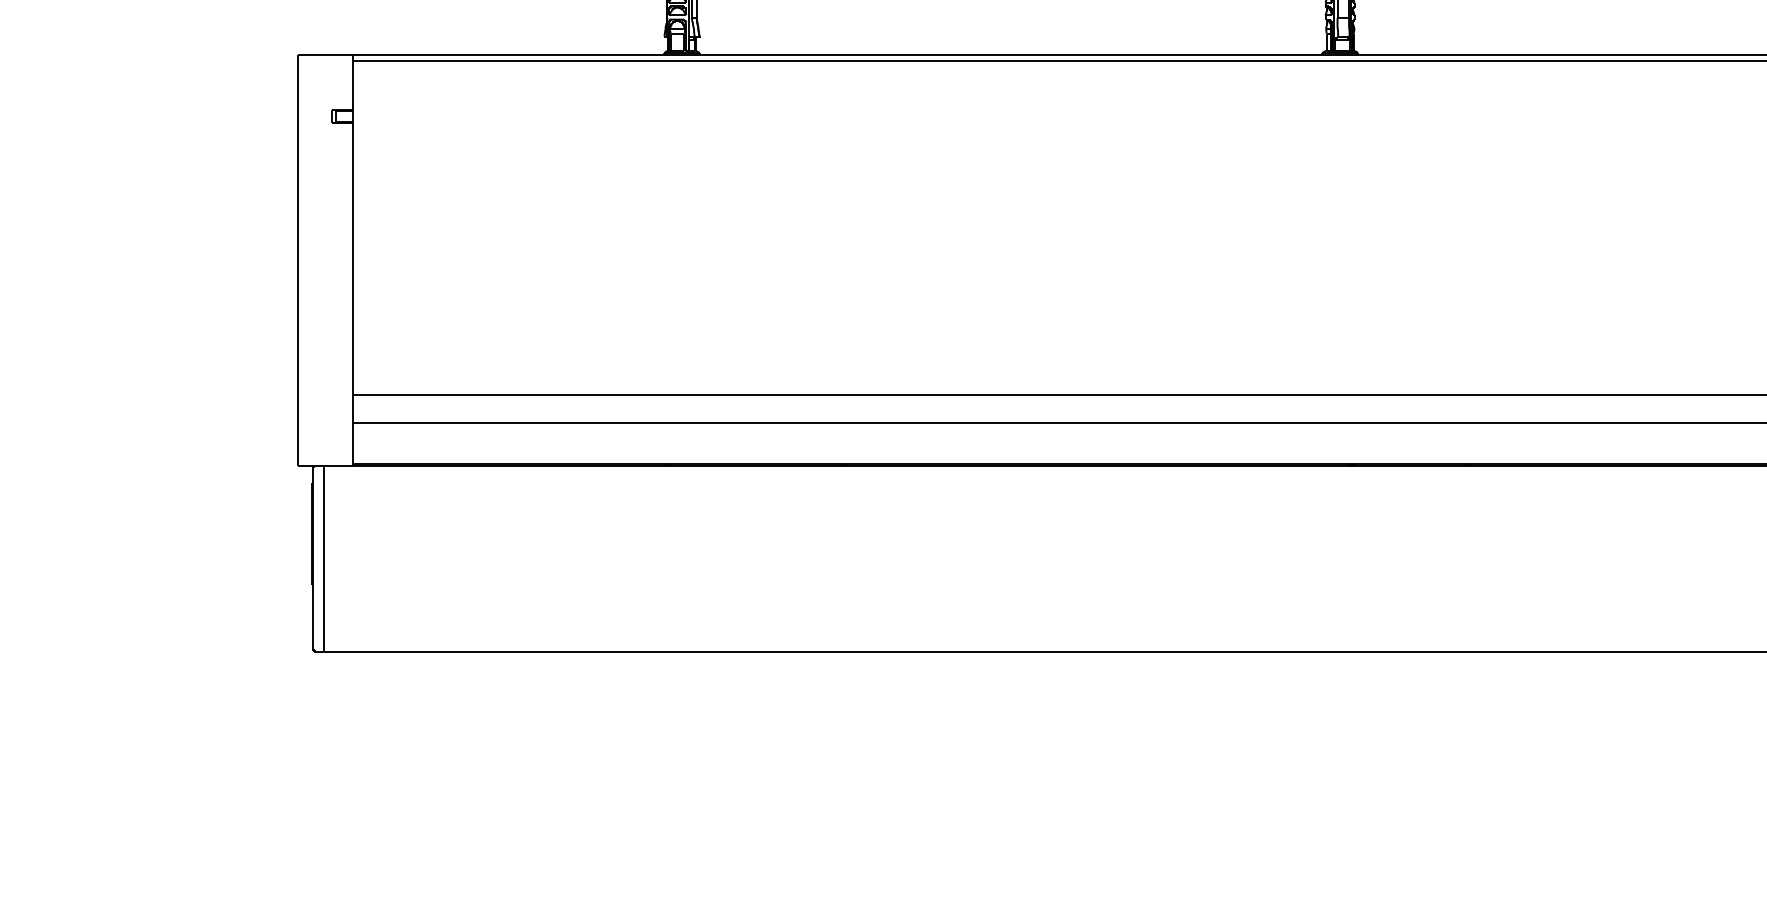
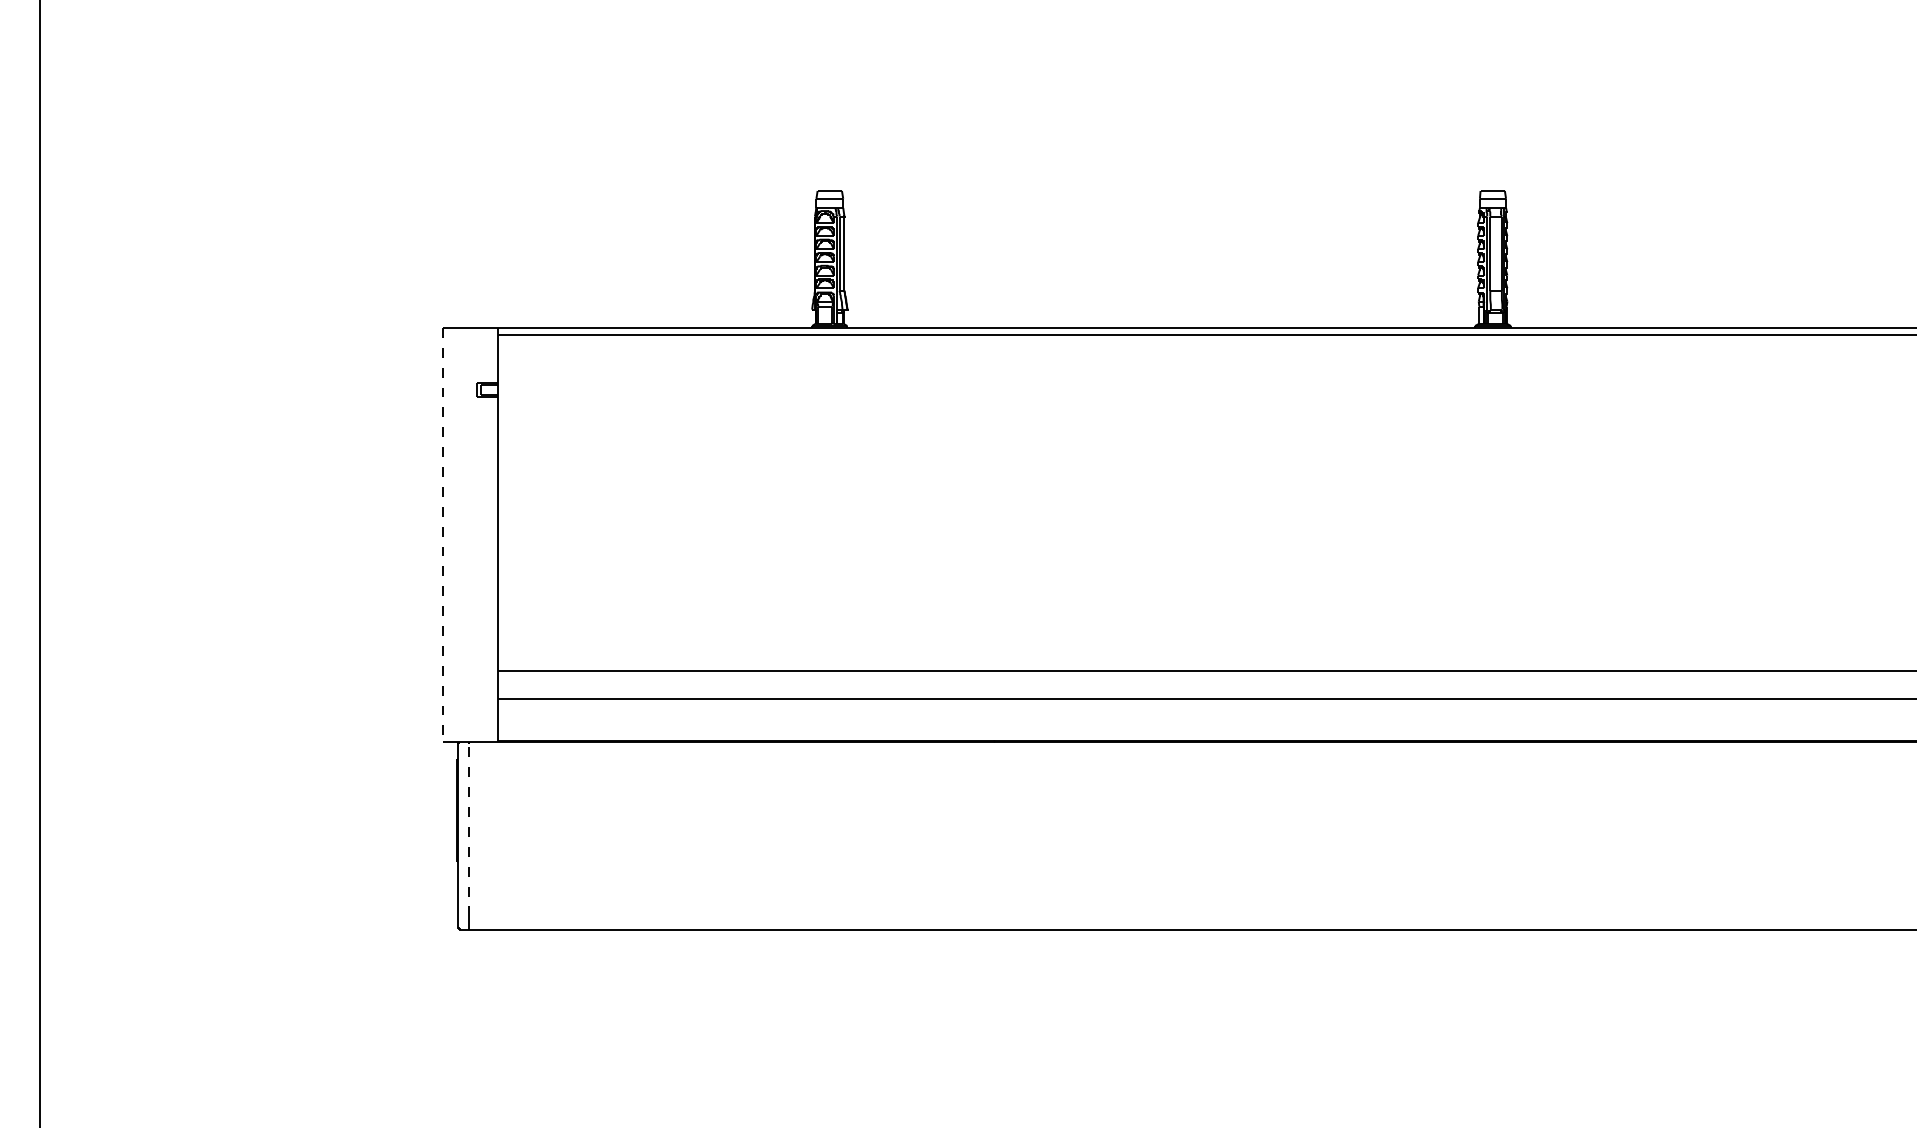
line: (298, 260) -> (443, 535), solid -> dashed
line: (323, 552) -> (468, 829), solid -> dashed

